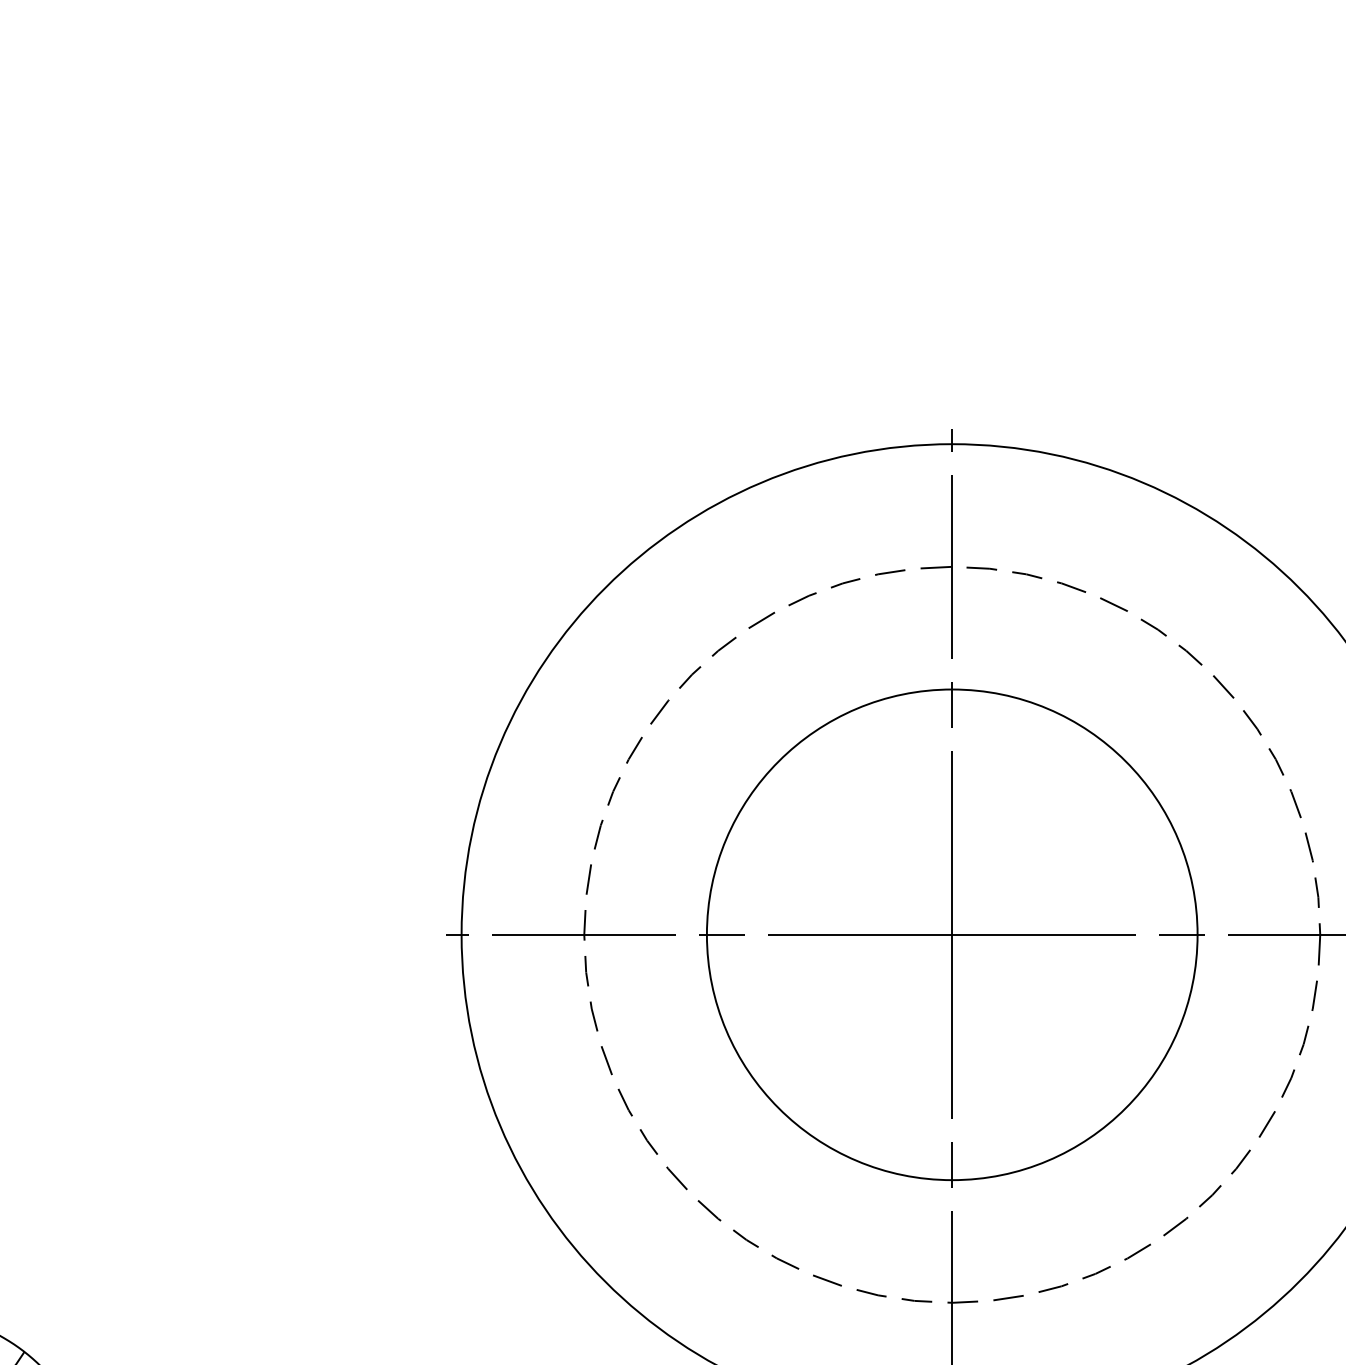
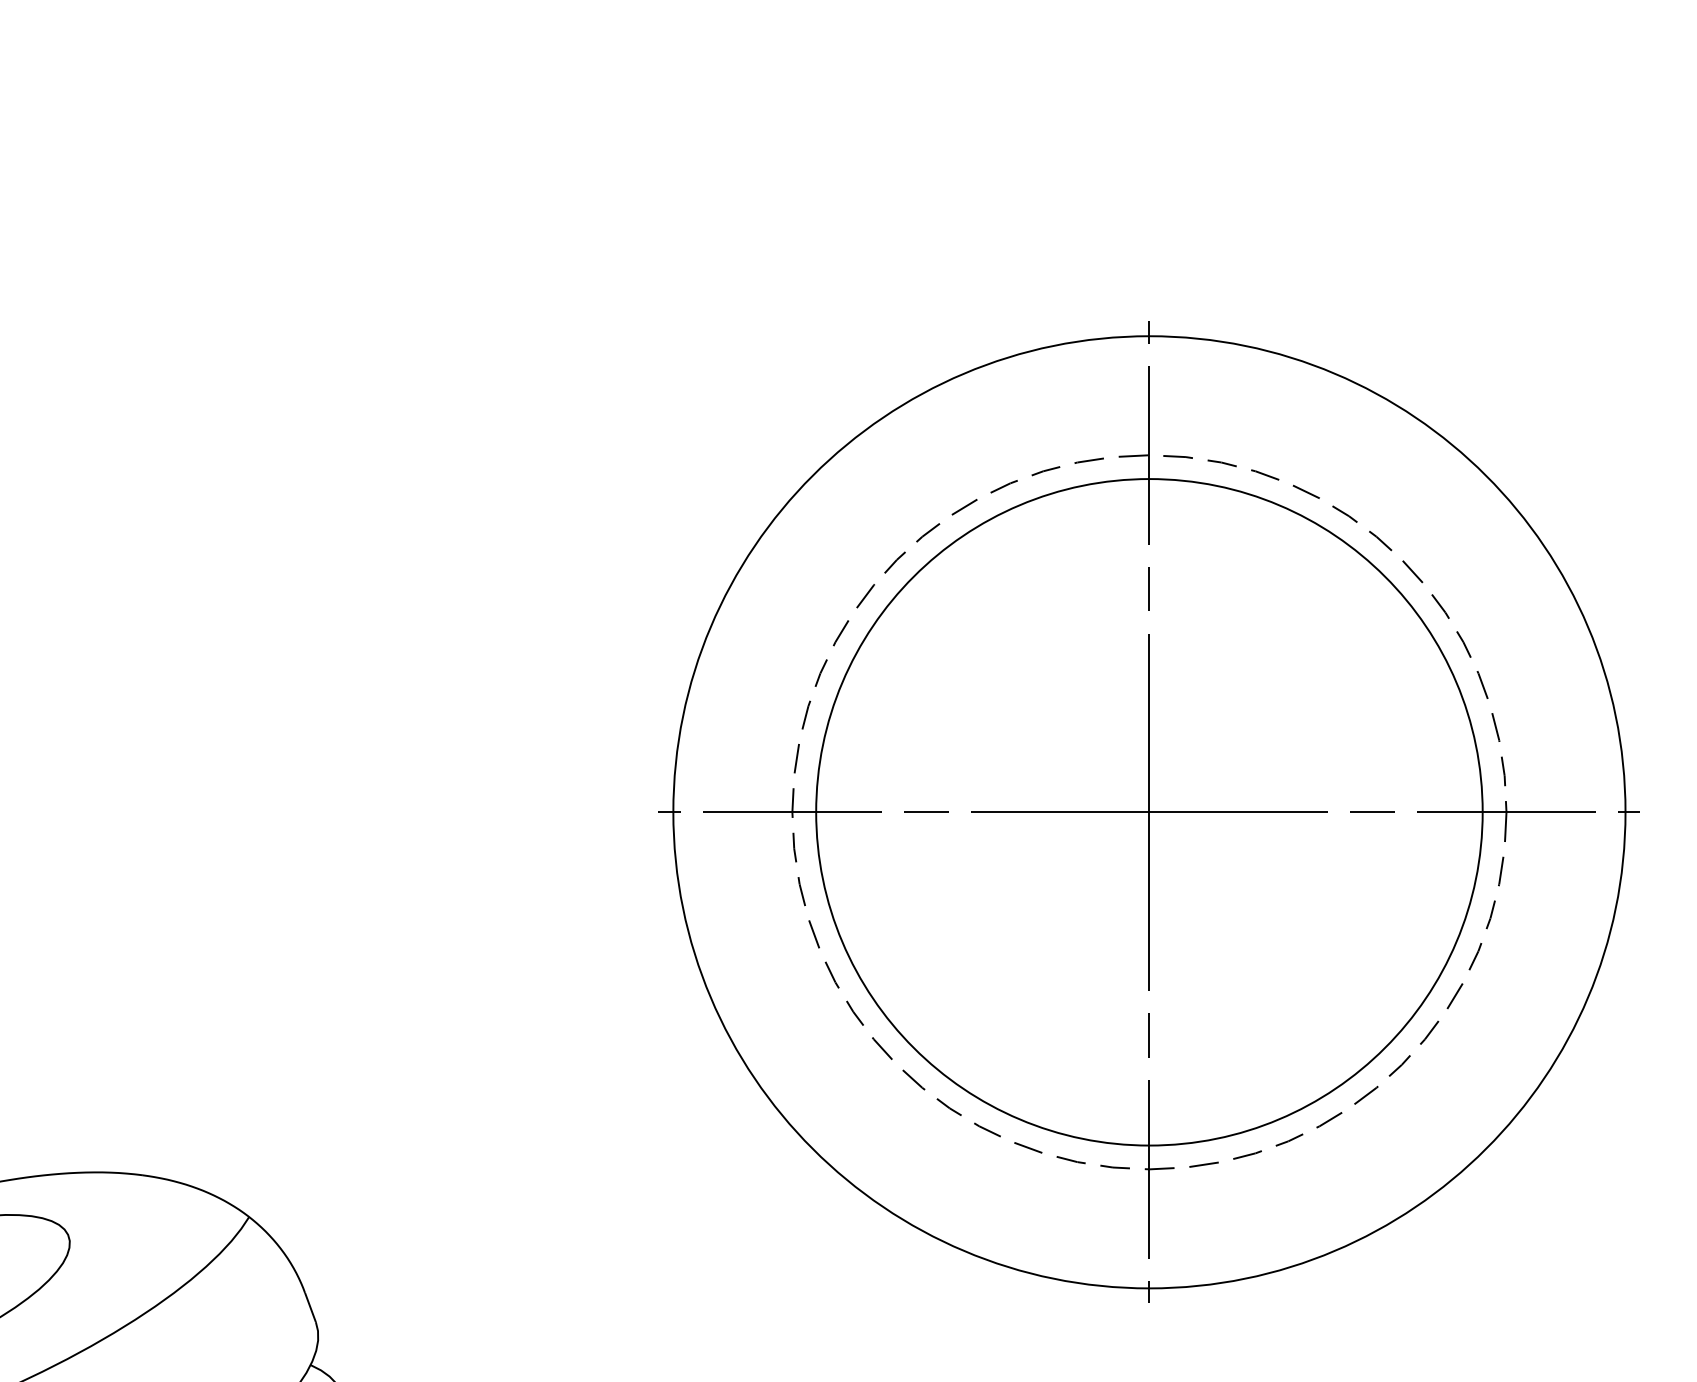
circle: (952, 935) -> (1149, 812), size x1.4

